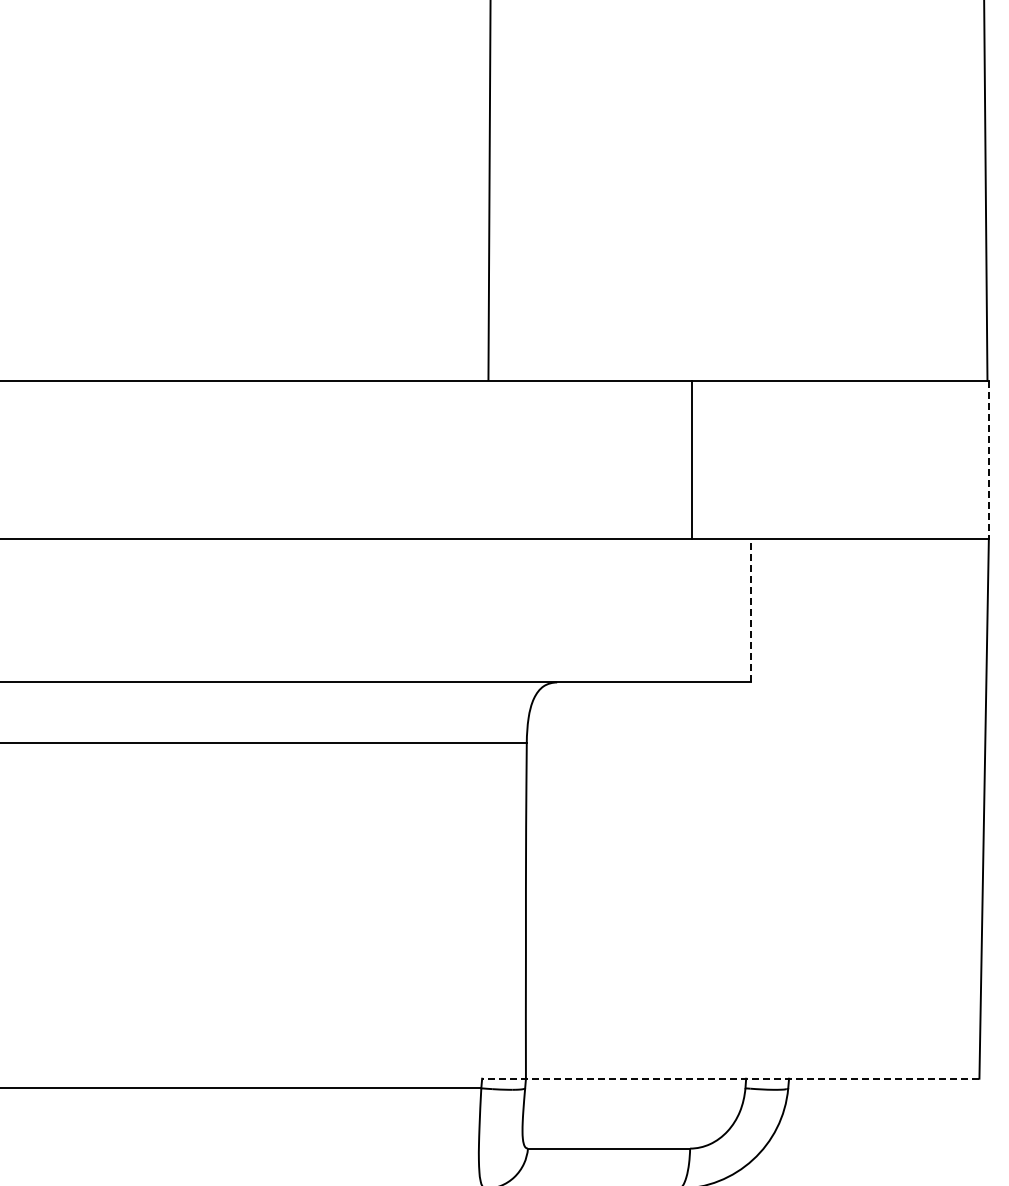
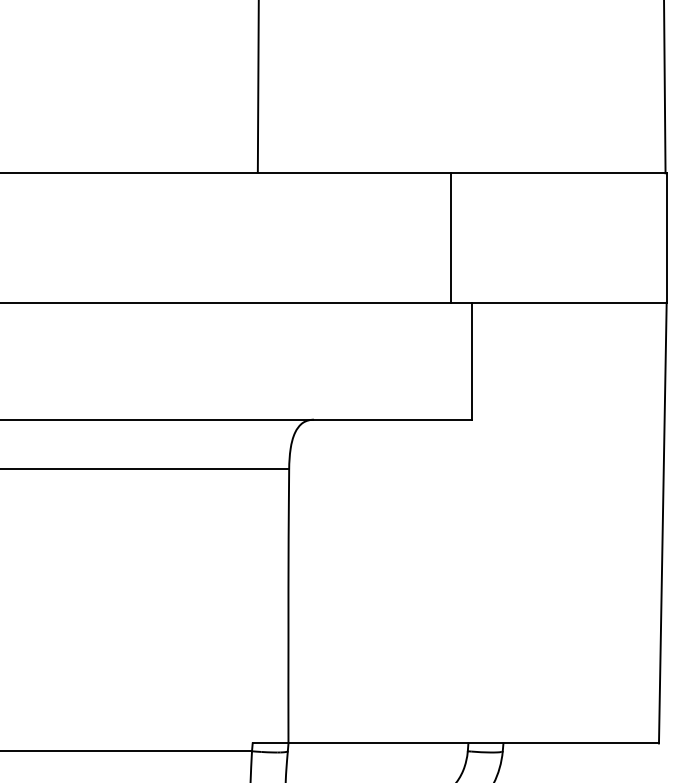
line: (691, 459) -> (450, 237), moved
line: (988, 460) -> (666, 238), dashed -> solid
line: (751, 610) -> (472, 360), dashed -> solid
line: (730, 1078) -> (455, 743), dashed -> solid

